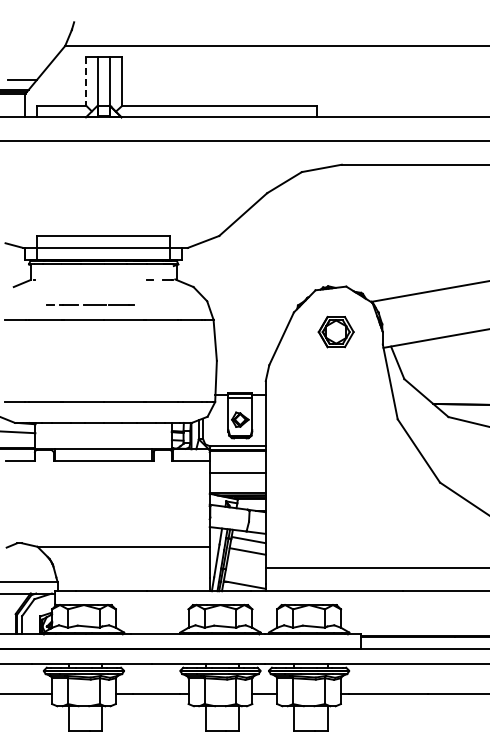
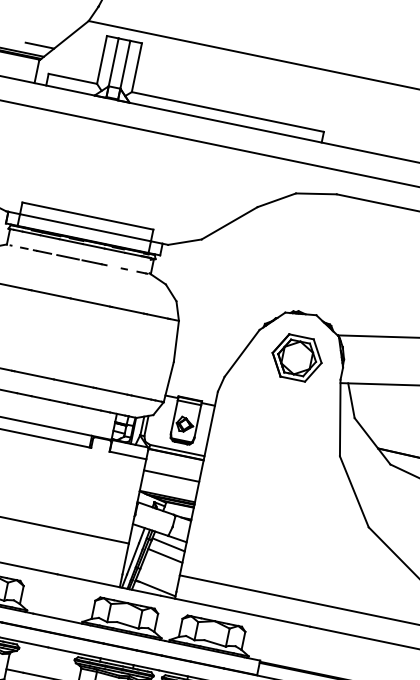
line: (86, 81) -> (102, 60), dashed -> solid
line: (90, 304) -> (64, 255), moved
part: (336, 331) -> (297, 357), size x1.43

